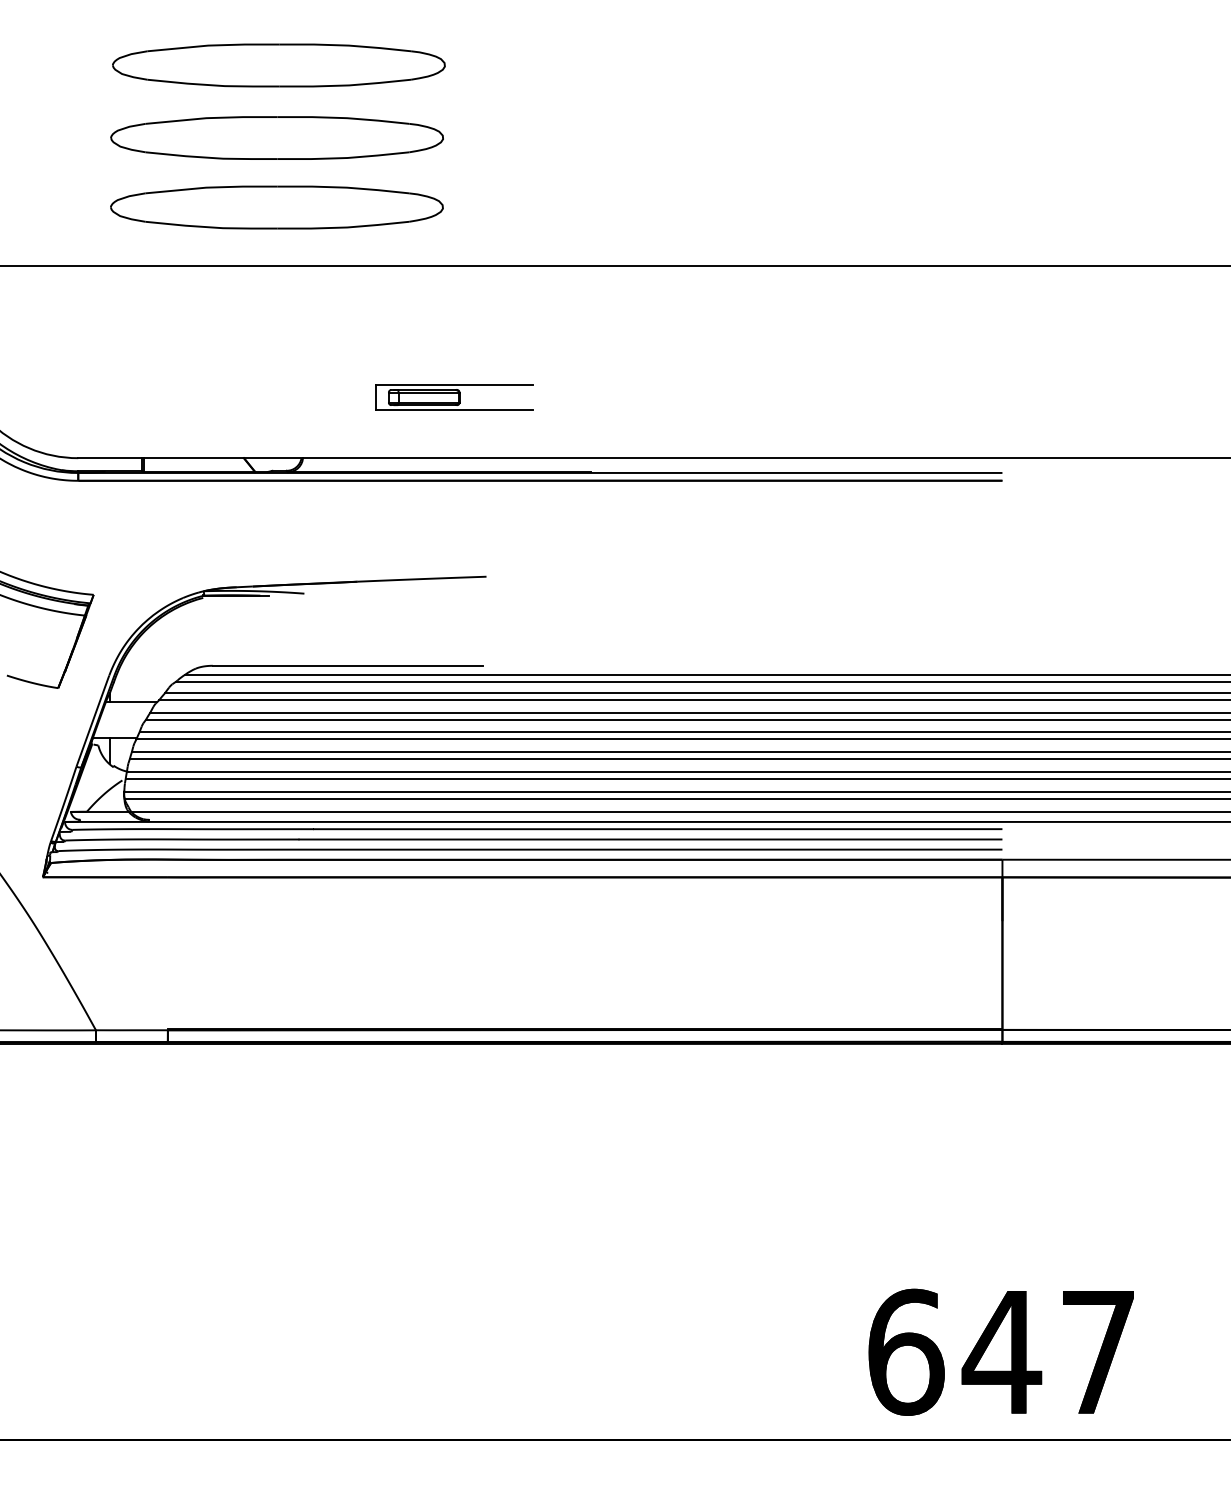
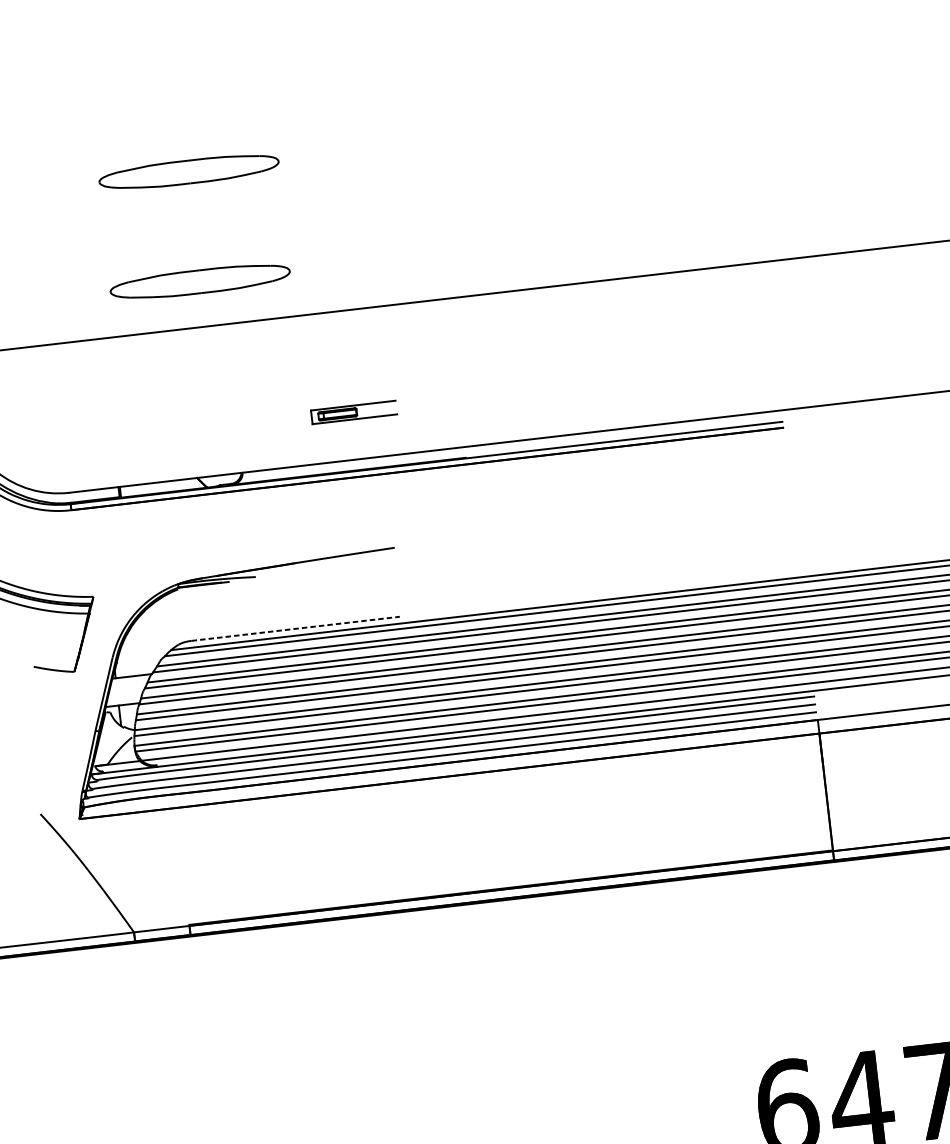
part: (278, 65) -> (188, 172), size x0.7
part: (276, 137) -> (193, 227), removed
part: (276, 207) -> (199, 281), size x0.7
part: (454, 397) -> (354, 412), size x0.7
line: (347, 665) -> (295, 628), solid -> dashed

